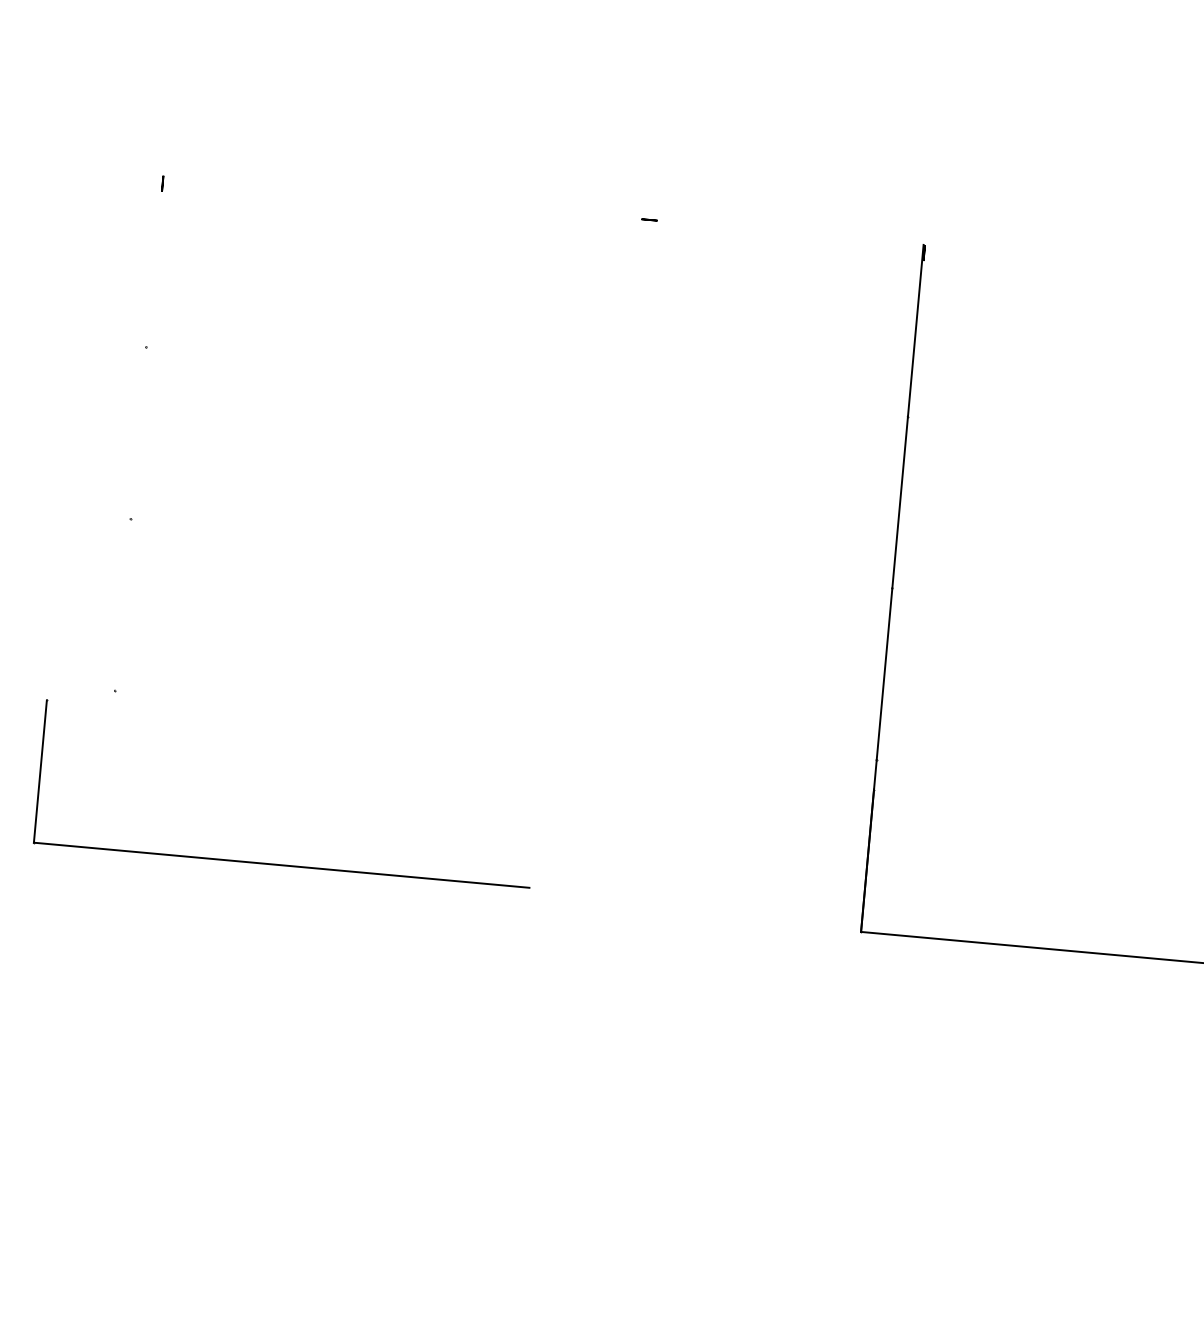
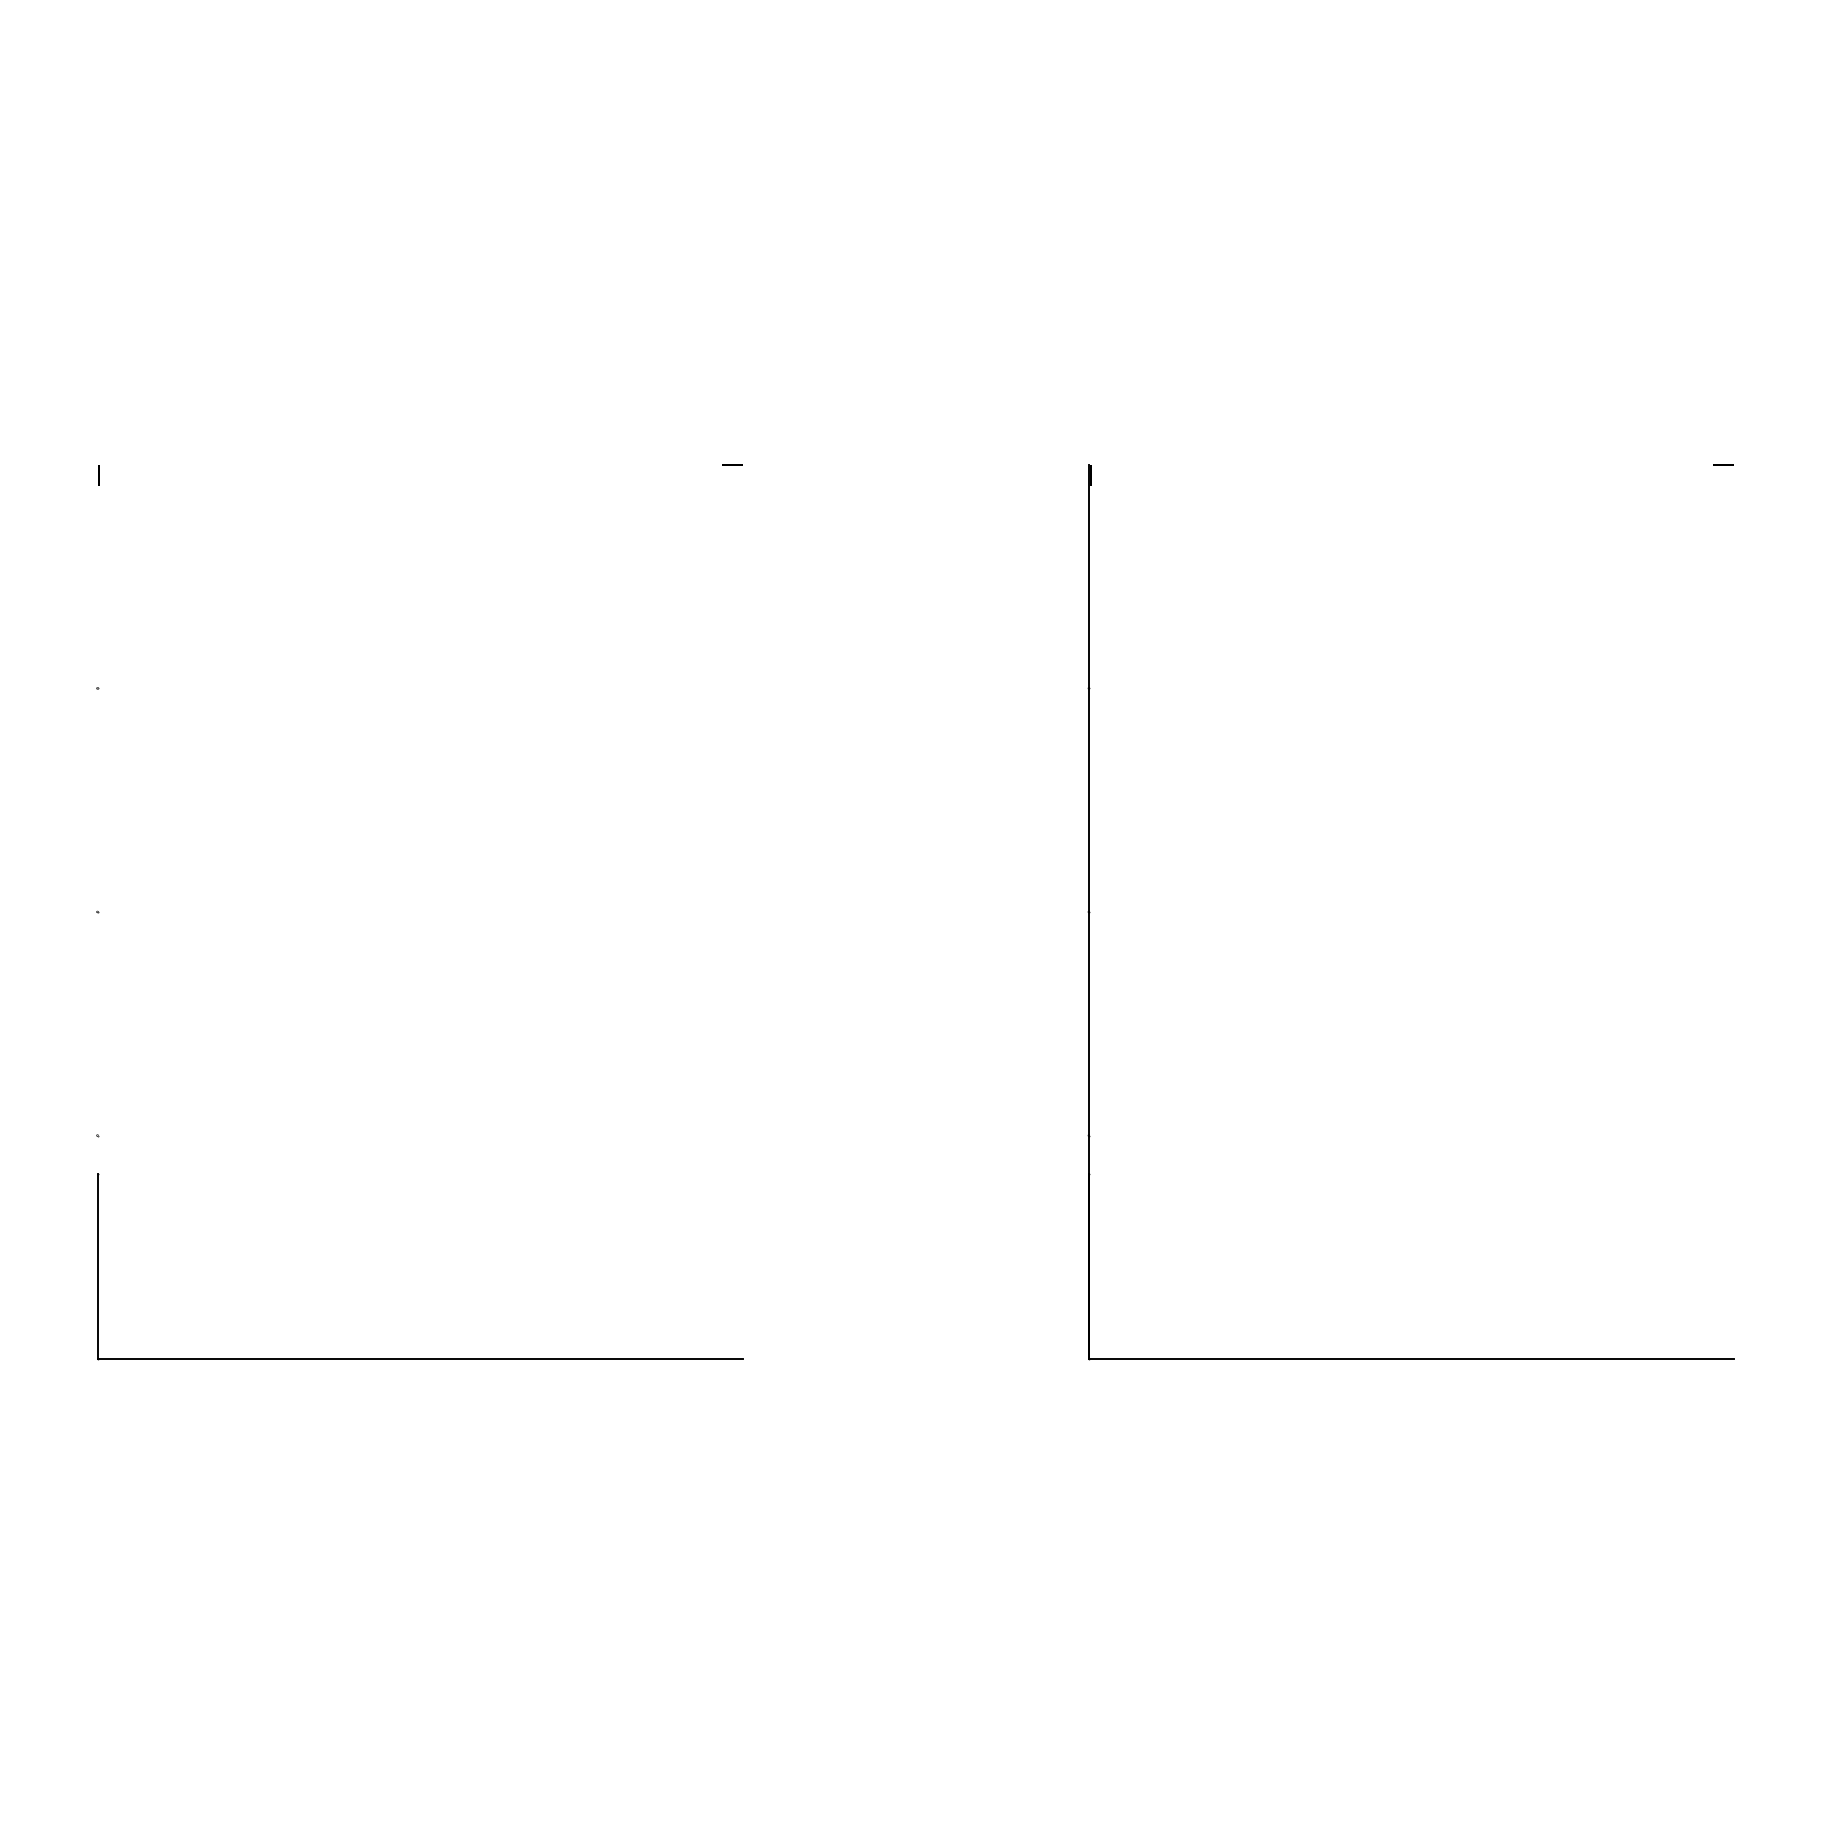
part: (282, 864) -> (420, 1358), moved

